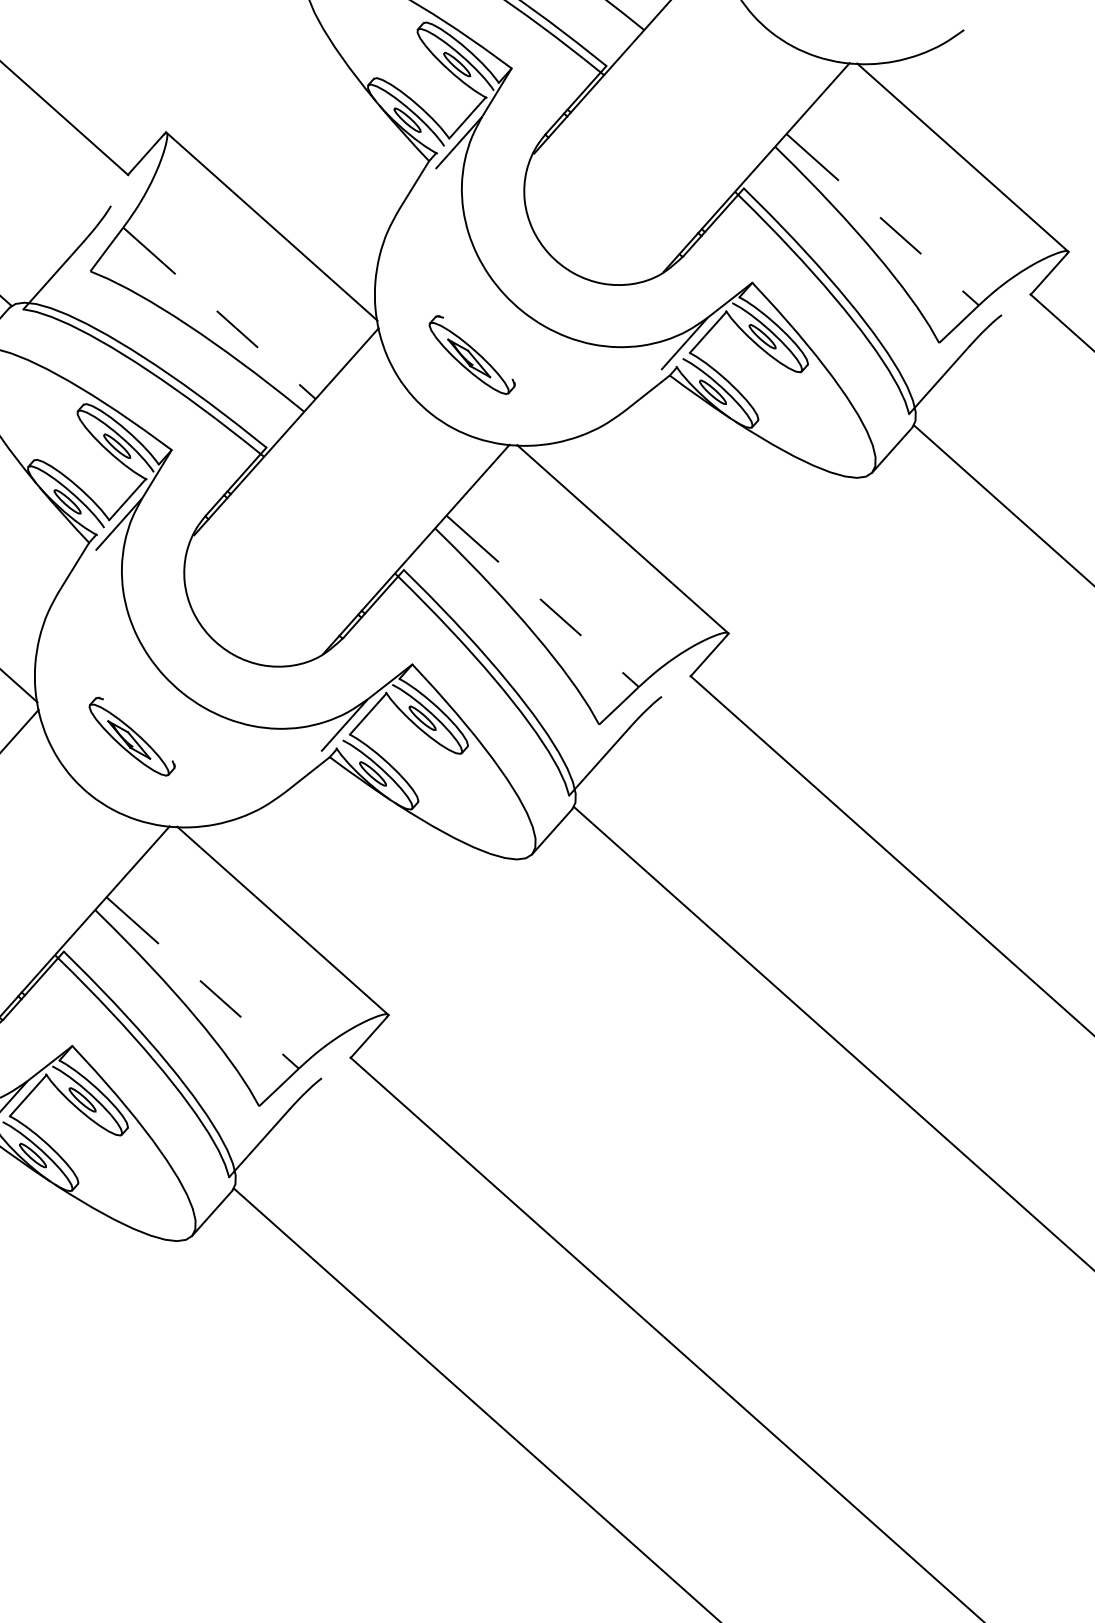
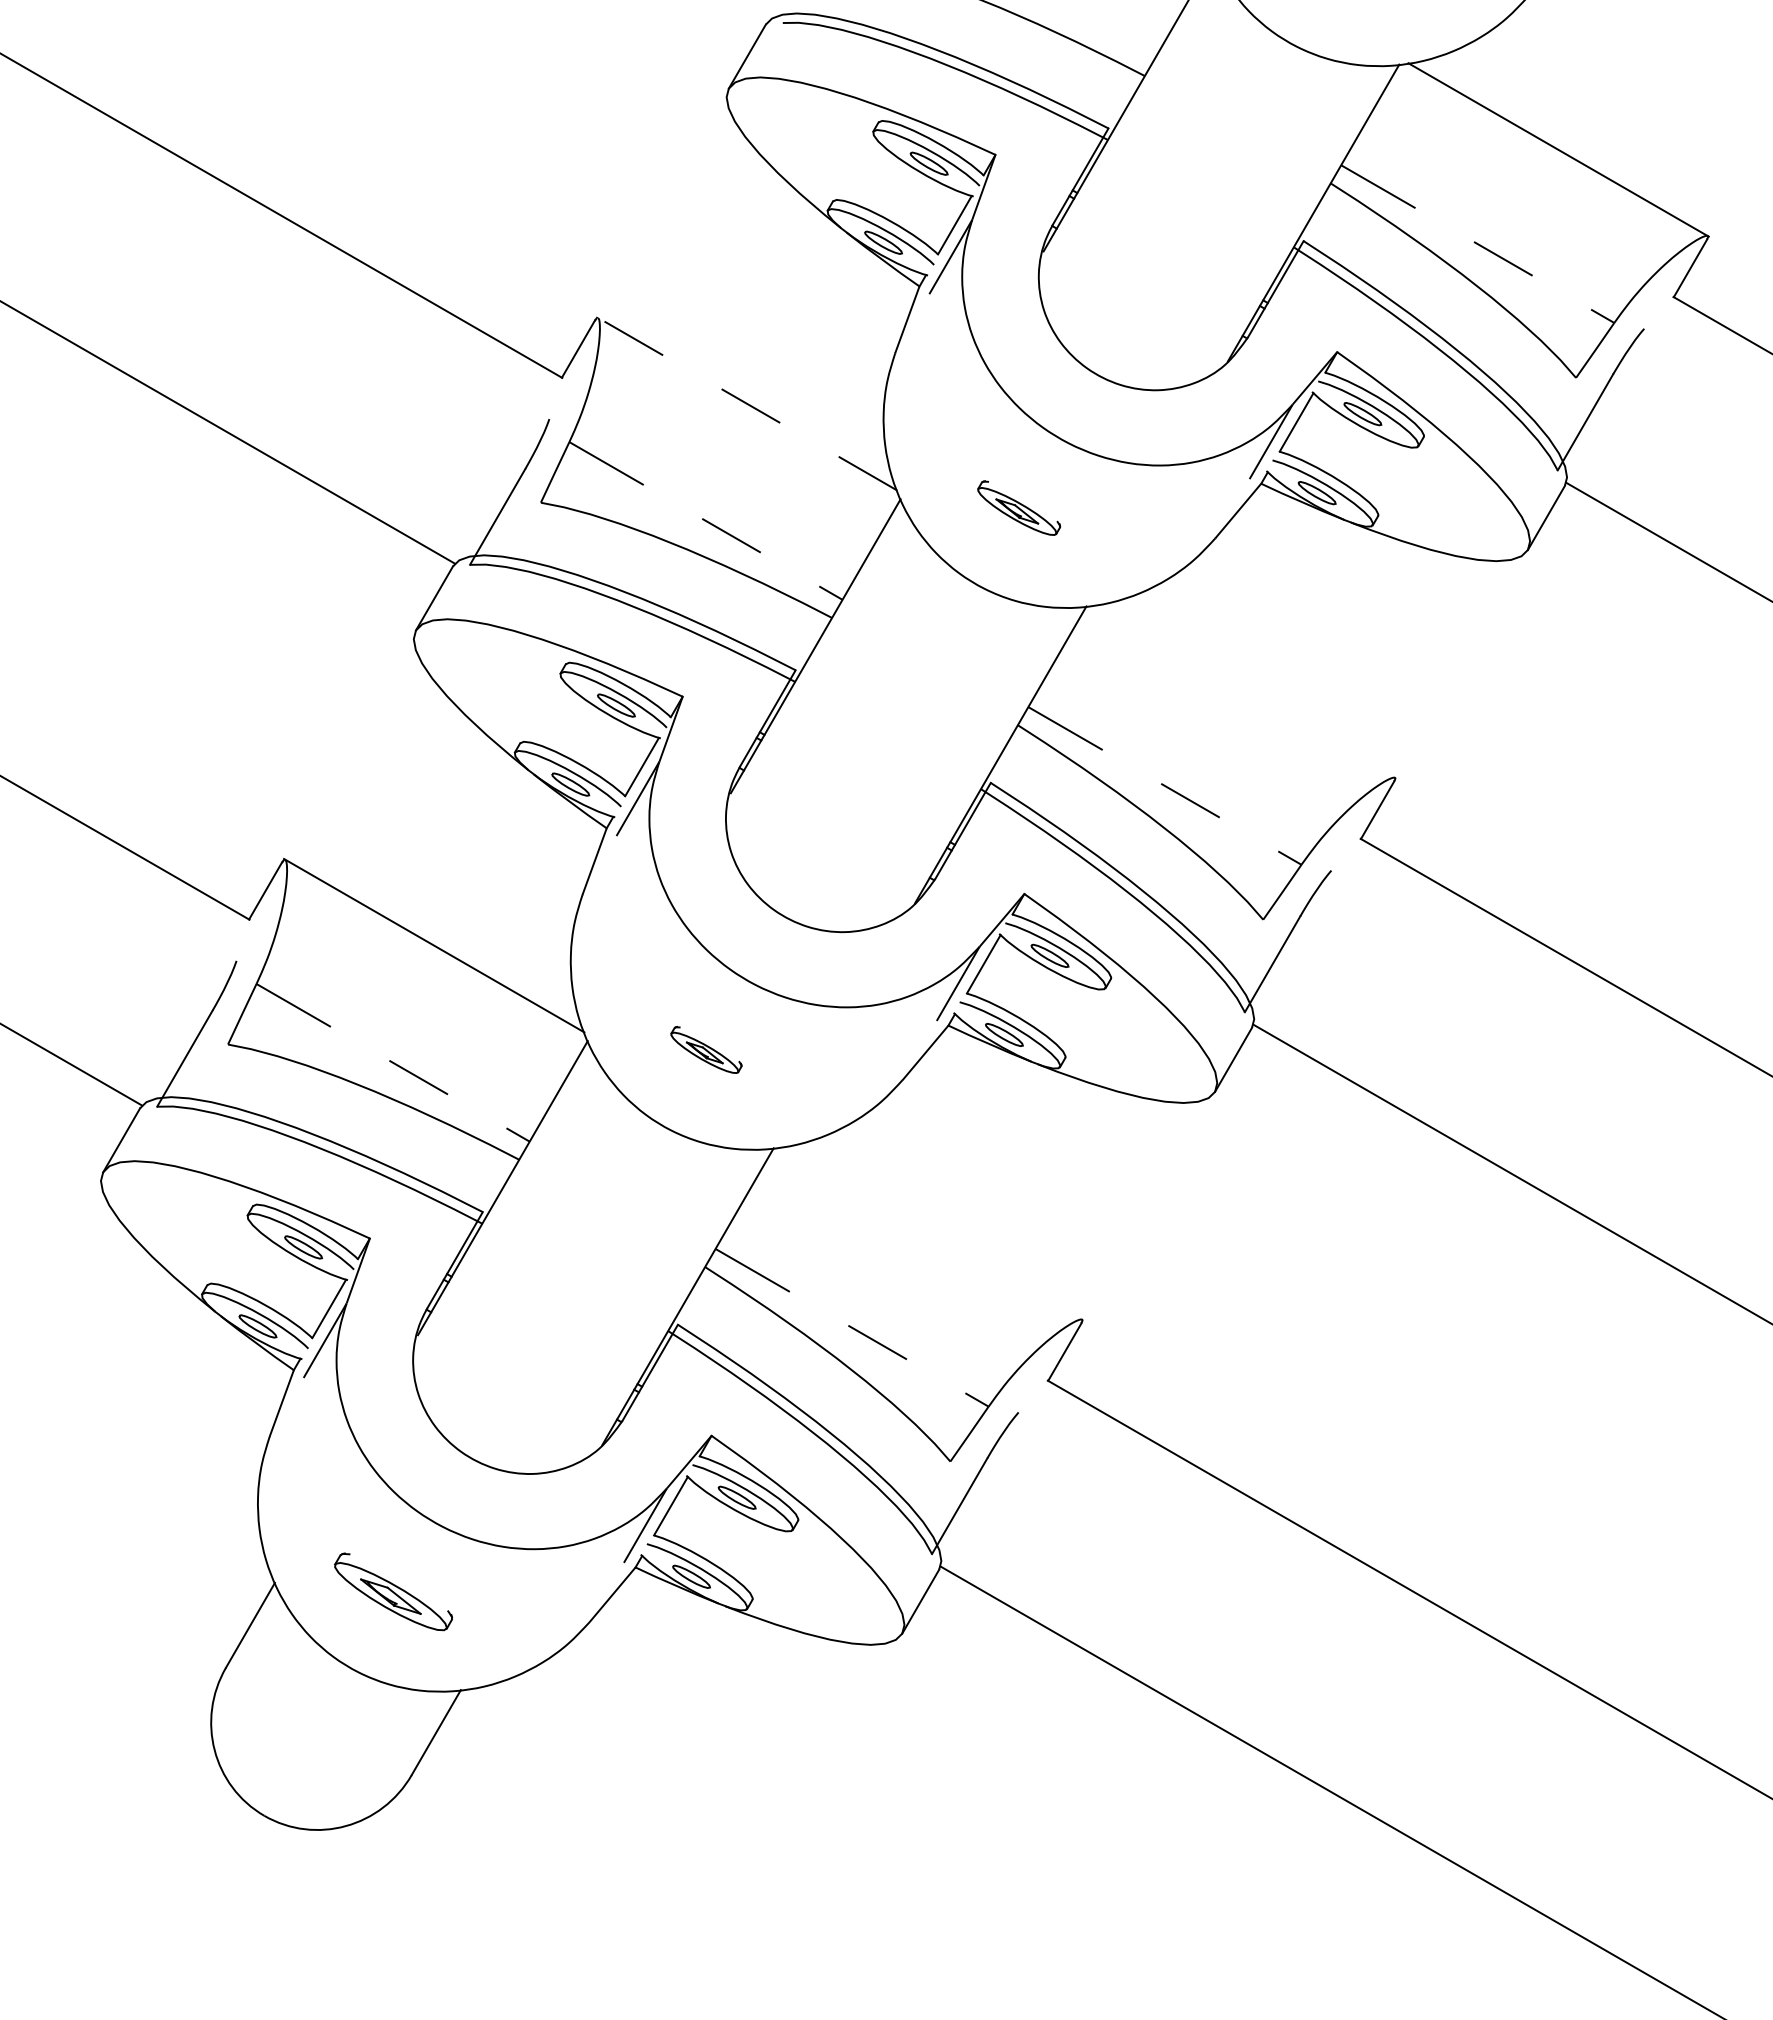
line: (271, 226) -> (746, 403), solid -> dashed
part: (471, 354) -> (1018, 507), size x0.7
line: (622, 539) -> (1245, 691), removed
part: (132, 736) -> (706, 1049), size x0.6
line: (282, 920) -> (932, 1233), removed

